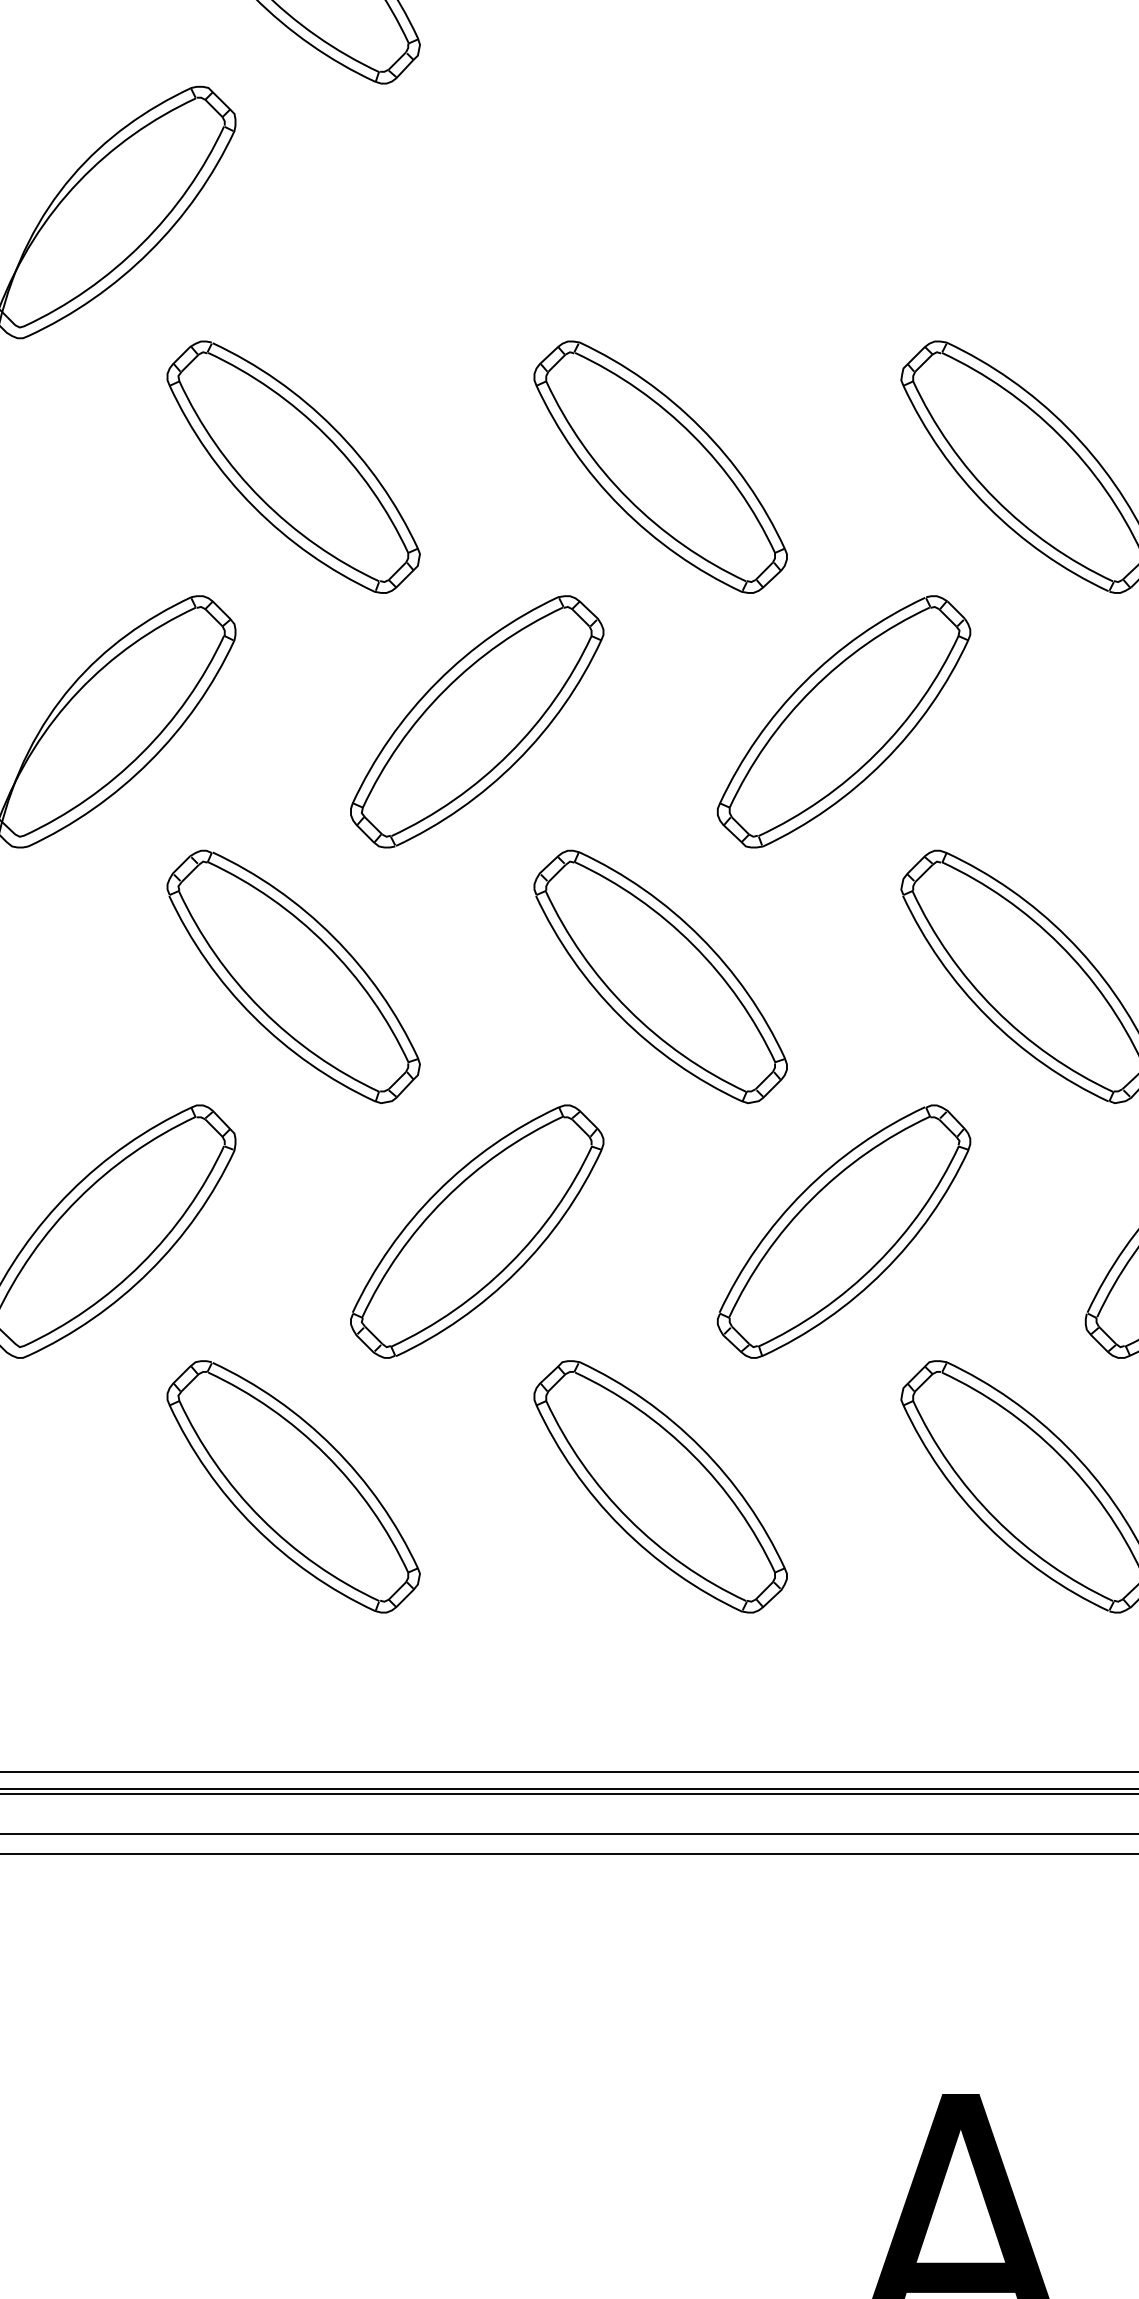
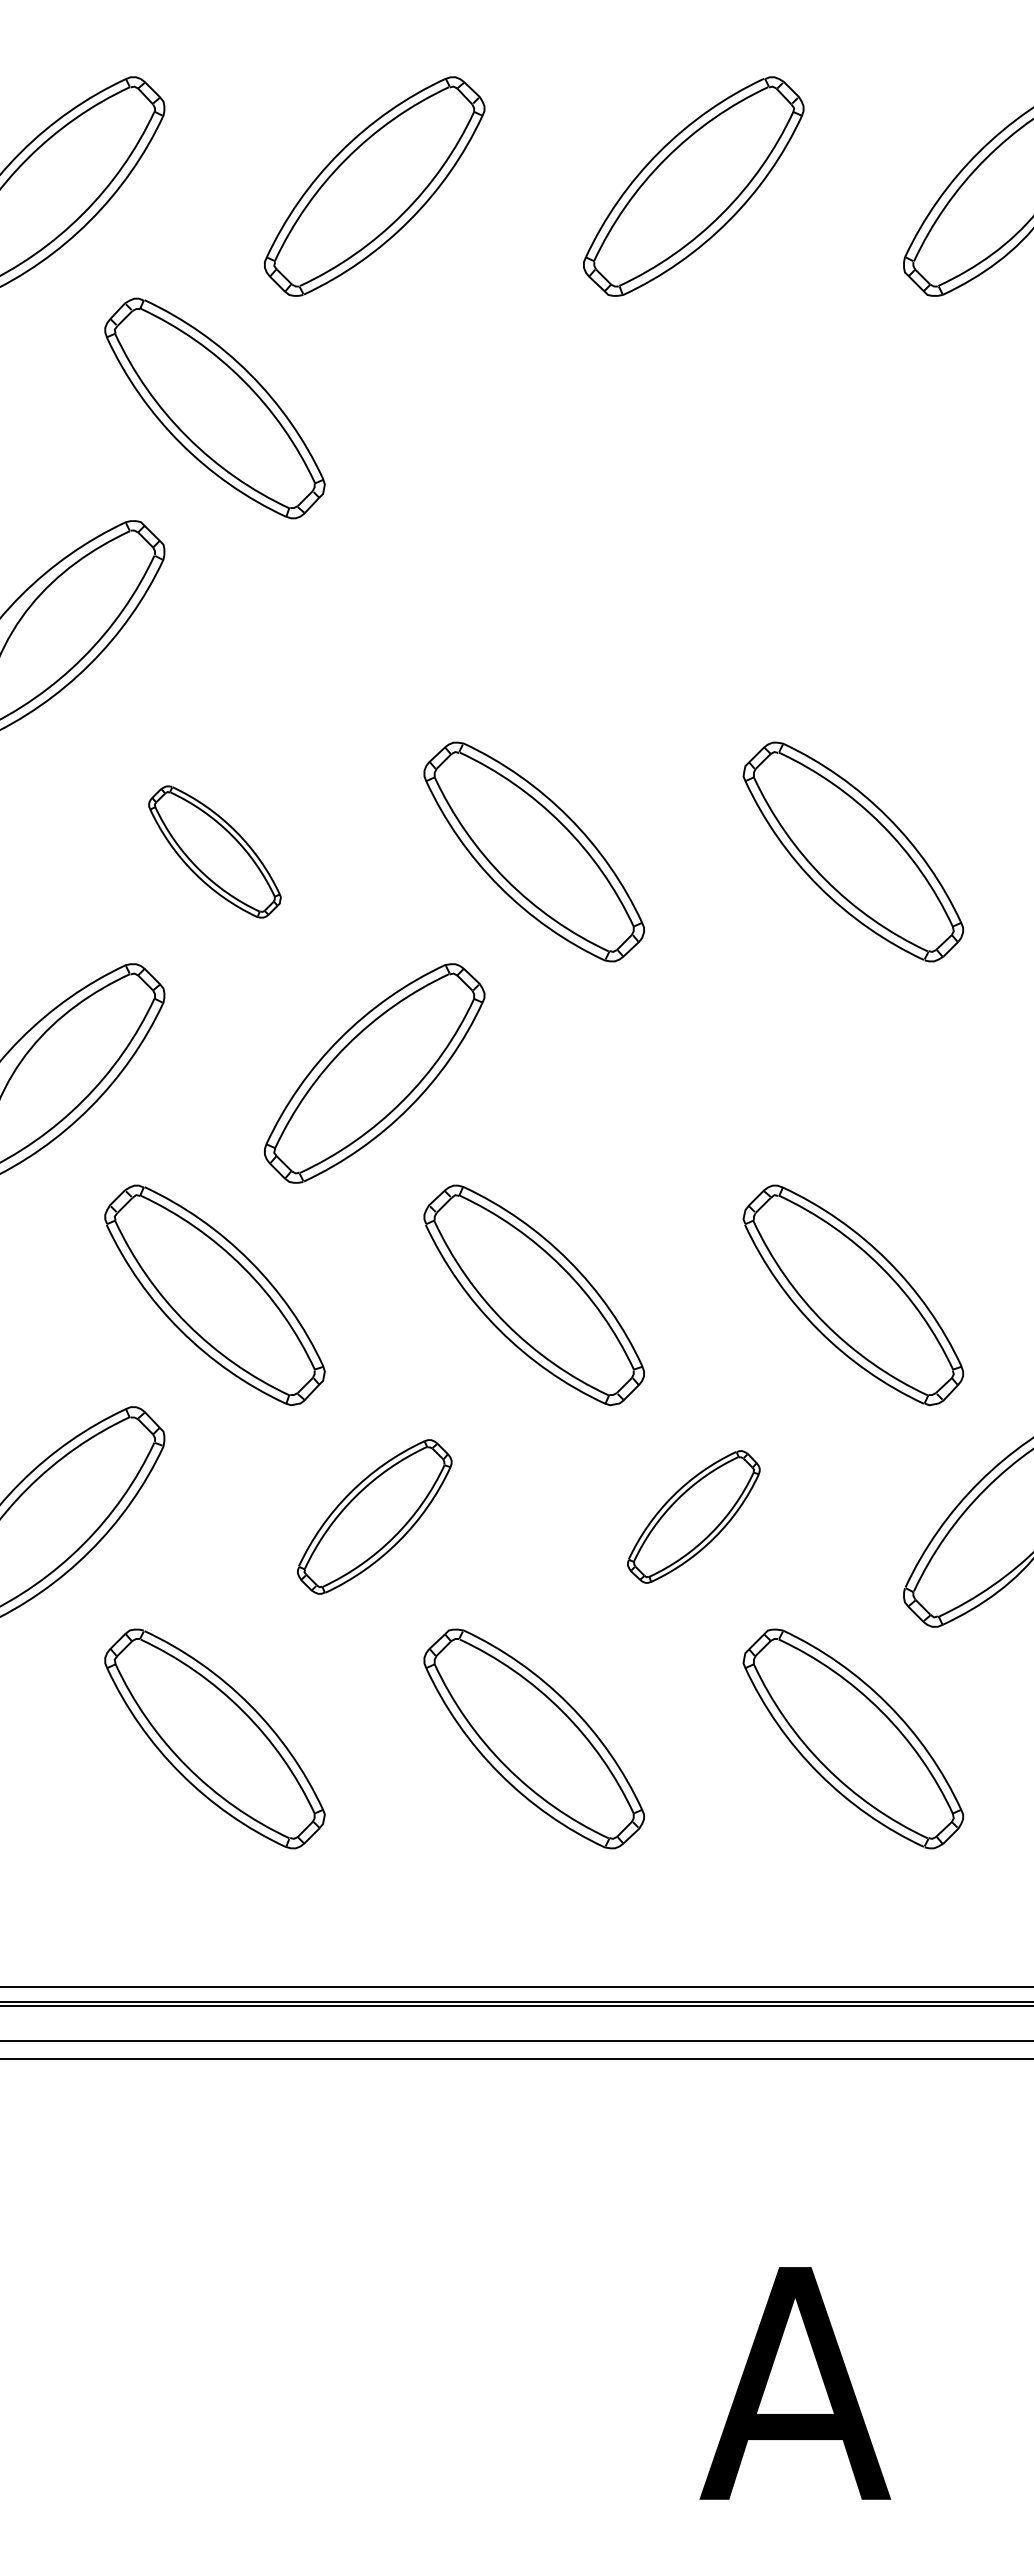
part: (293, 466) -> (214, 851), size x0.6
part: (843, 721) -> (693, 1073), removed
part: (477, 1231) -> (374, 1516), size x0.7
part: (843, 1231) -> (693, 1516), size x0.6

